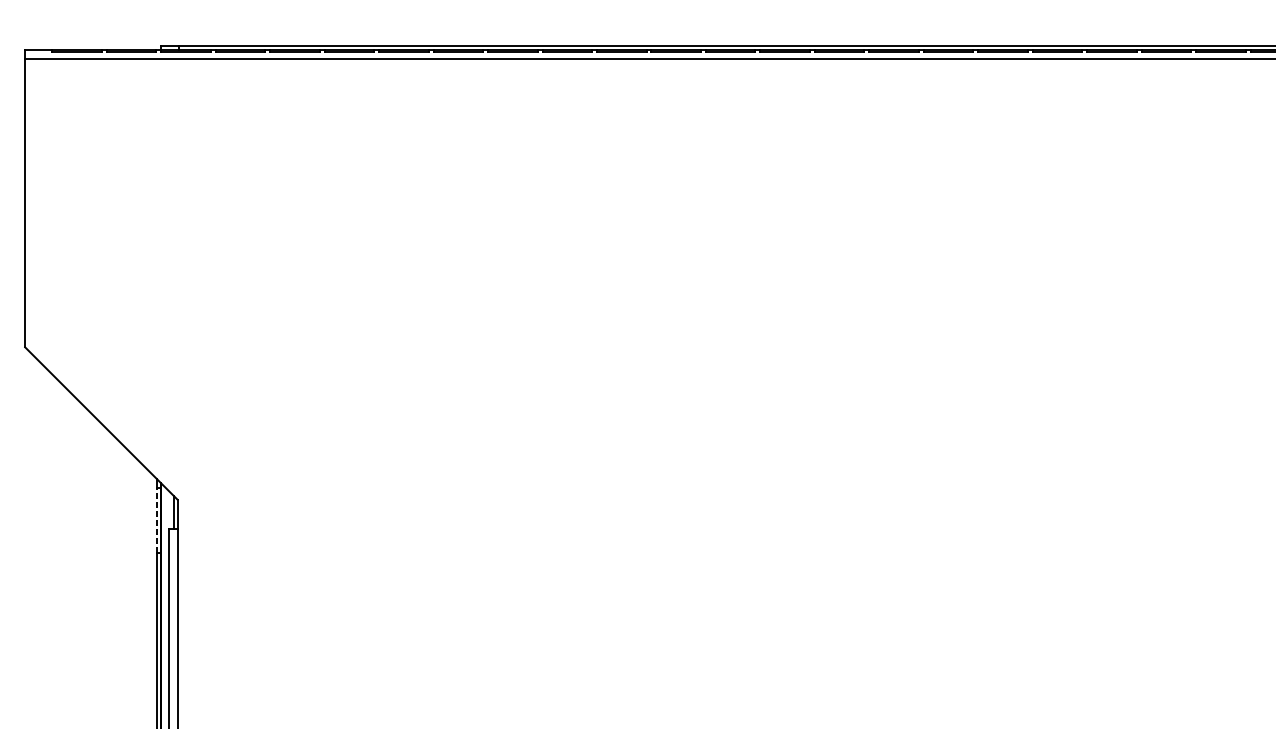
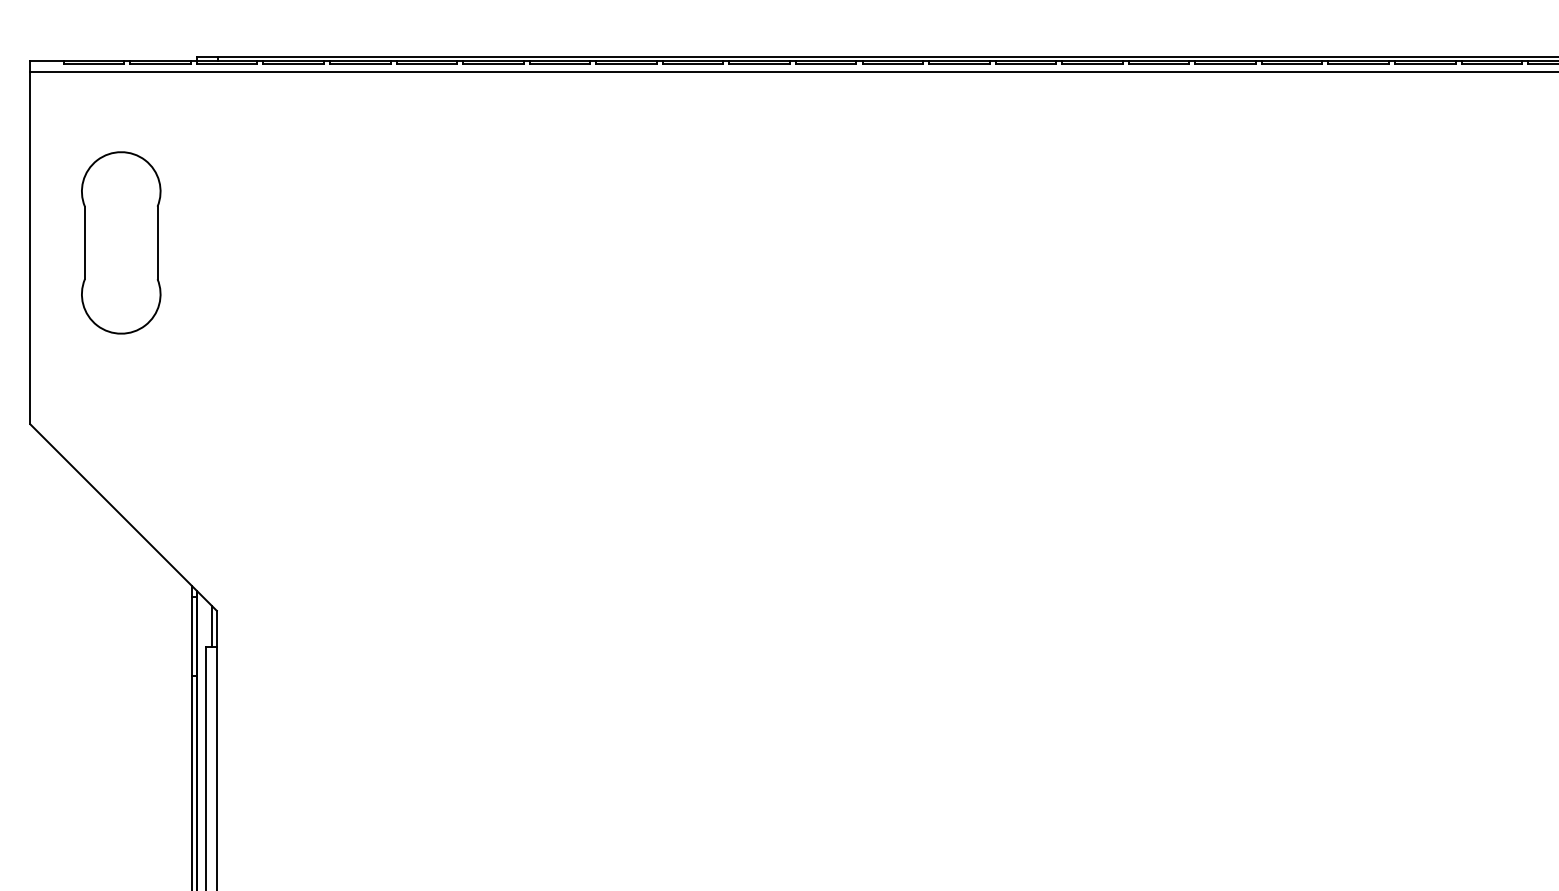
part: (99, 198) -> (121, 242), added
line: (156, 519) -> (191, 635), dashed -> solid

